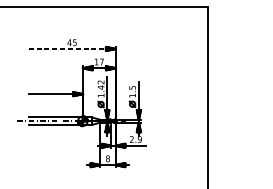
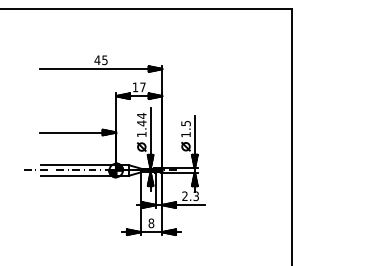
line: (72, 49) -> (101, 69), dashed -> solid
text: (100, 82) -> (141, 115), 1.42 -> 1.44
text: (140, 139) -> (196, 195), 2.9 -> 2.3

